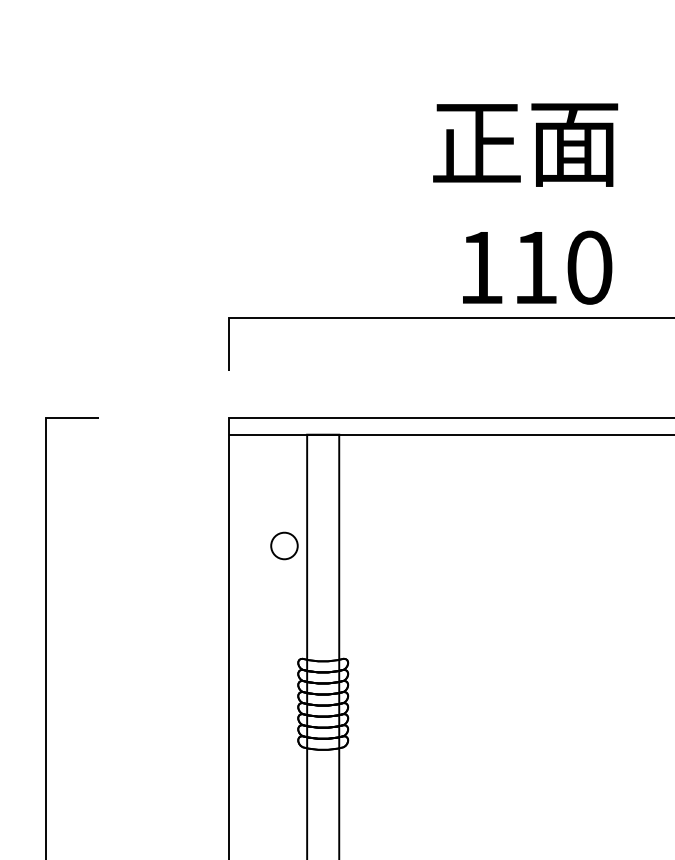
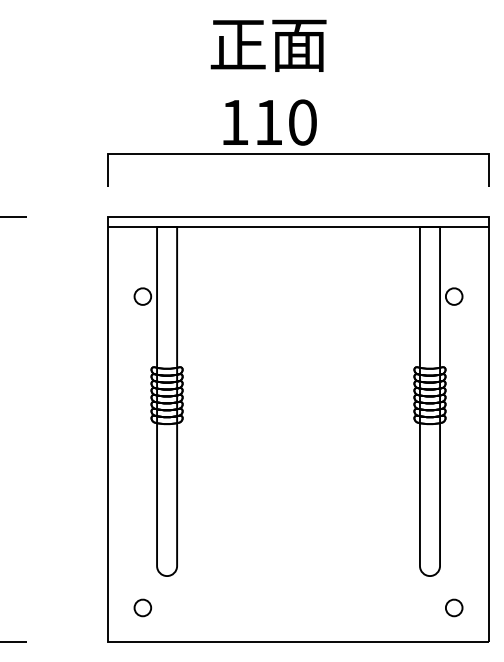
text: (525, 144) -> (268, 45), moved
text: (536, 267) -> (269, 122), moved

